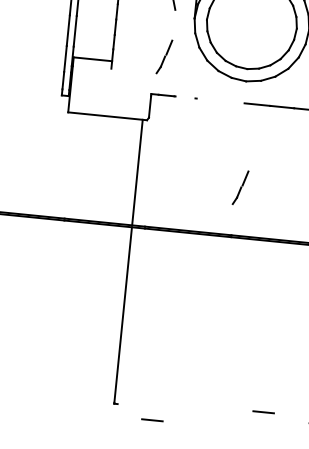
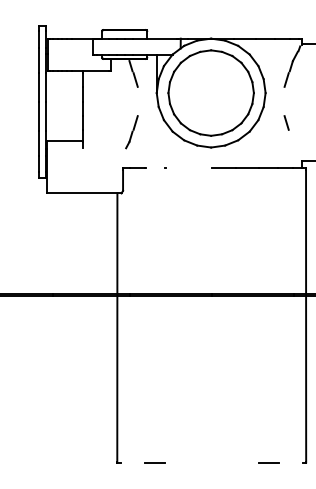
line: (240, 188) -> (215, 248), removed
line: (263, 411) -> (268, 462), moved
line: (152, 419) -> (154, 462), moved

